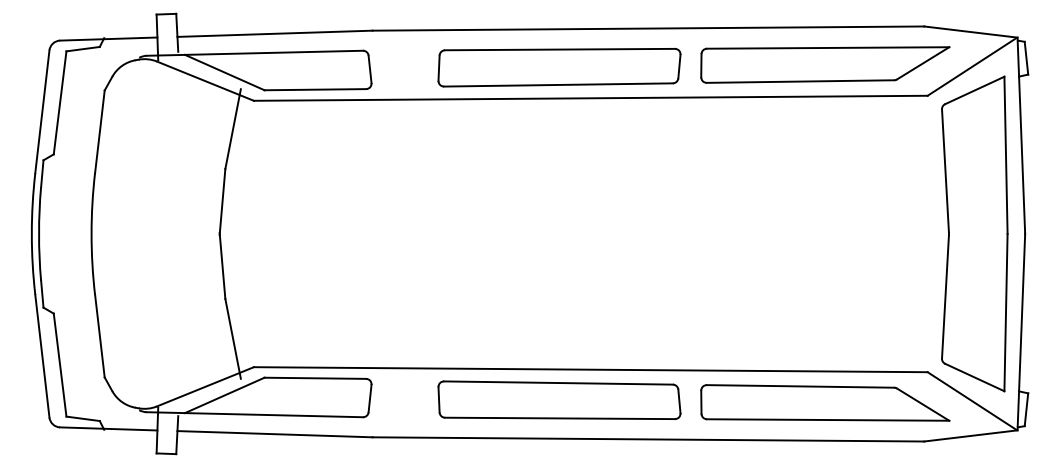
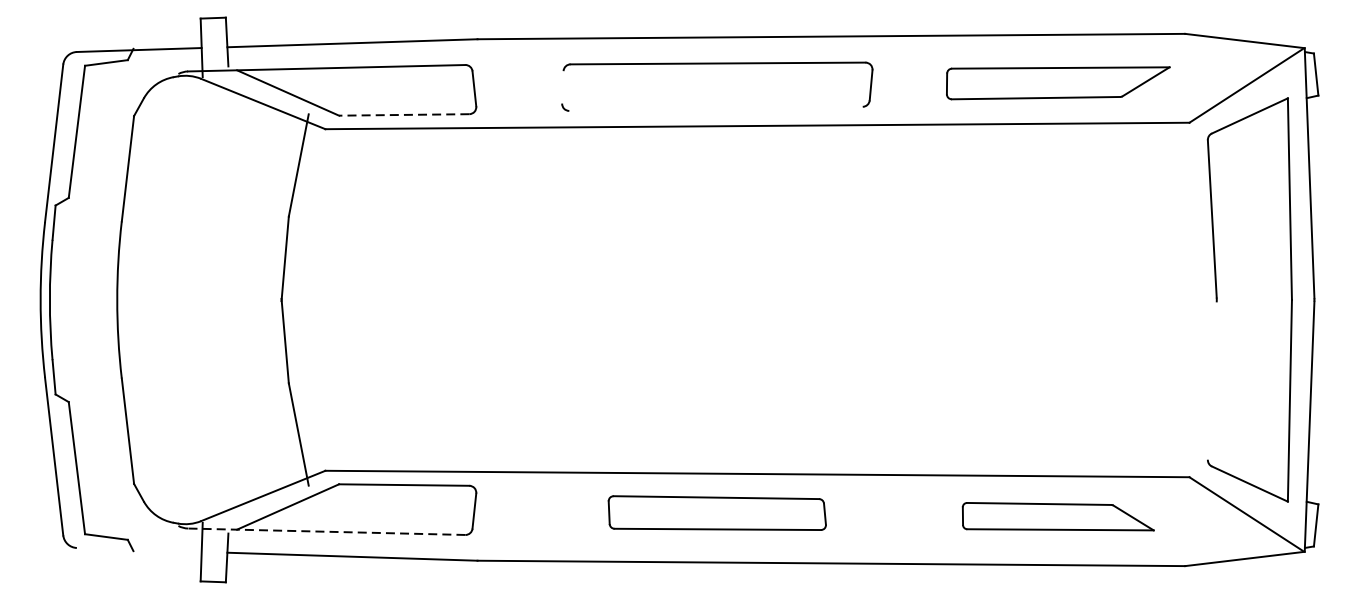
part: (825, 64) -> (1058, 82), size x0.7
line: (438, 67) -> (562, 86), removed
line: (558, 84) -> (716, 108), removed
line: (315, 89) -> (404, 114), solid -> dashed
line: (945, 296) -> (1212, 380), removed
part: (559, 399) -> (717, 512), size x0.7
part: (825, 402) -> (1058, 516), size x0.6
line: (254, 414) -> (326, 531), solid -> dashed
line: (108, 428) -> (138, 549), removed

